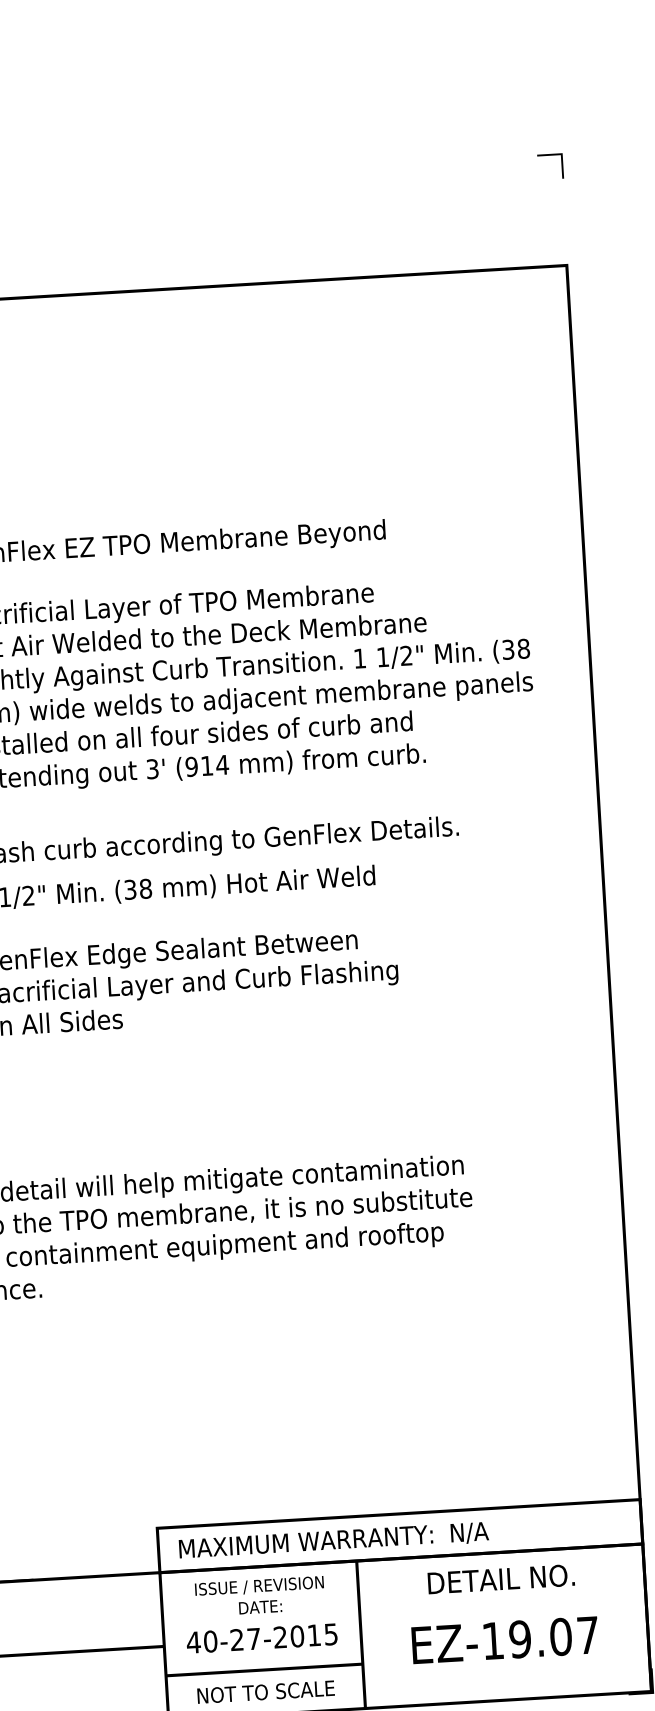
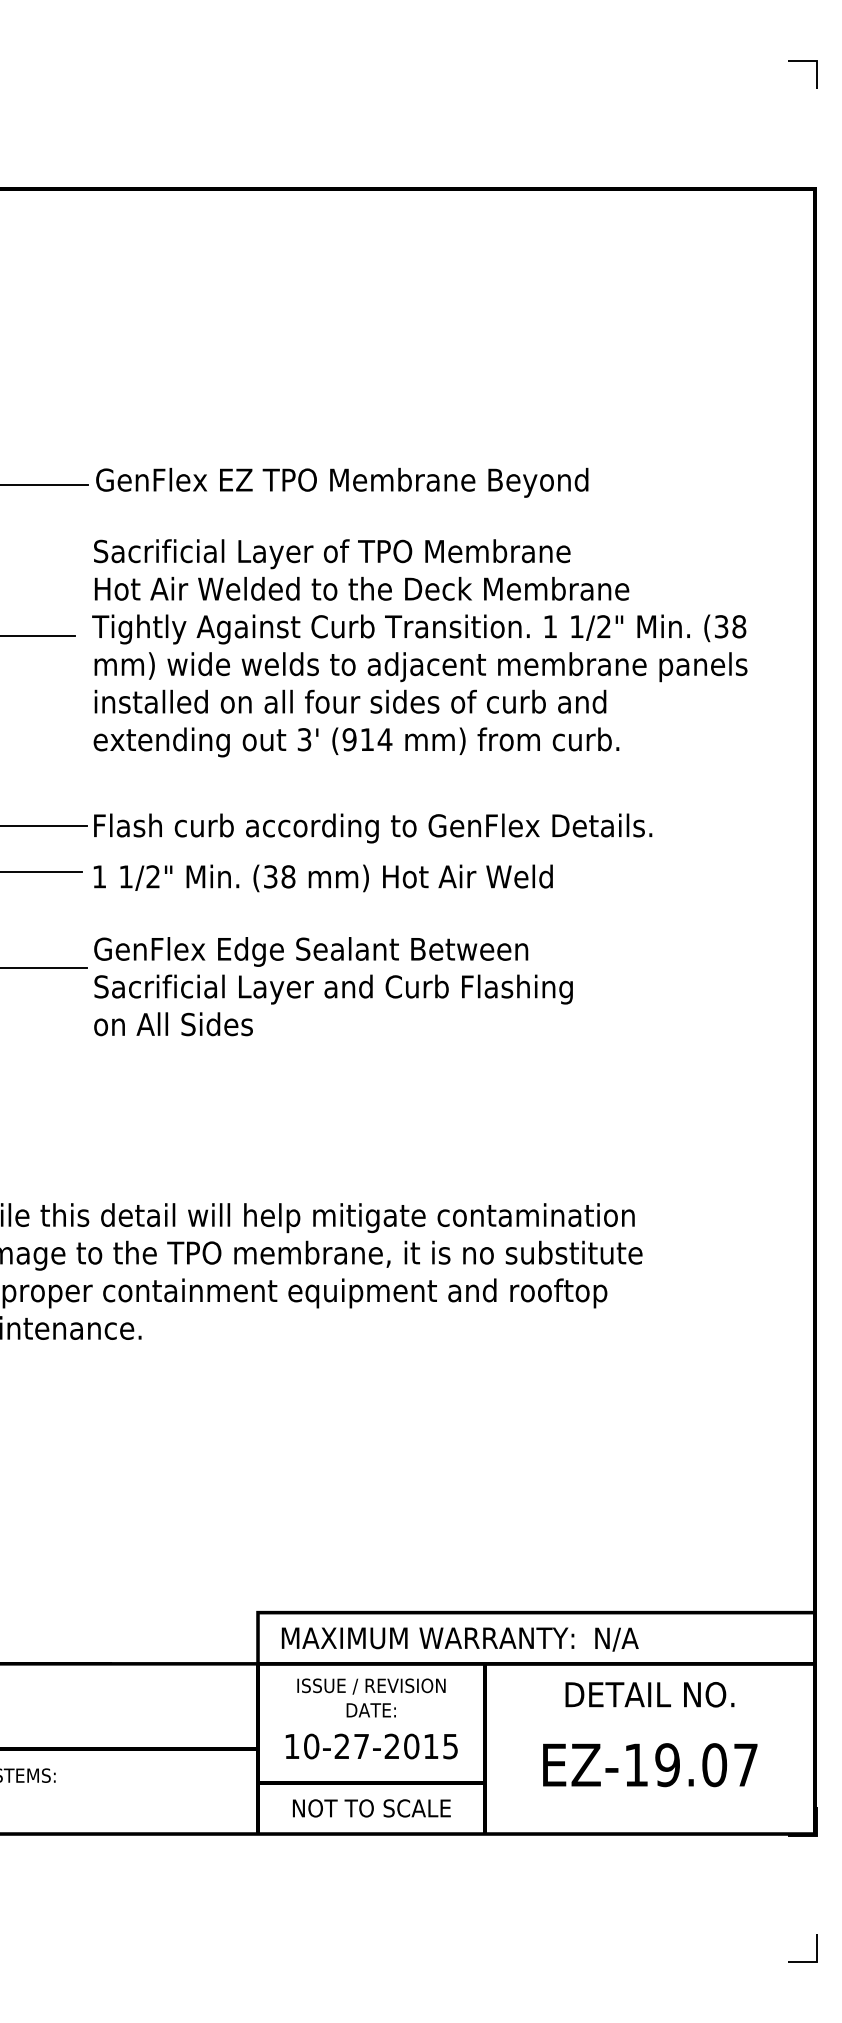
text: (194, 1642) -> (292, 1746), 40-27-2015 -> 10-27-2015

